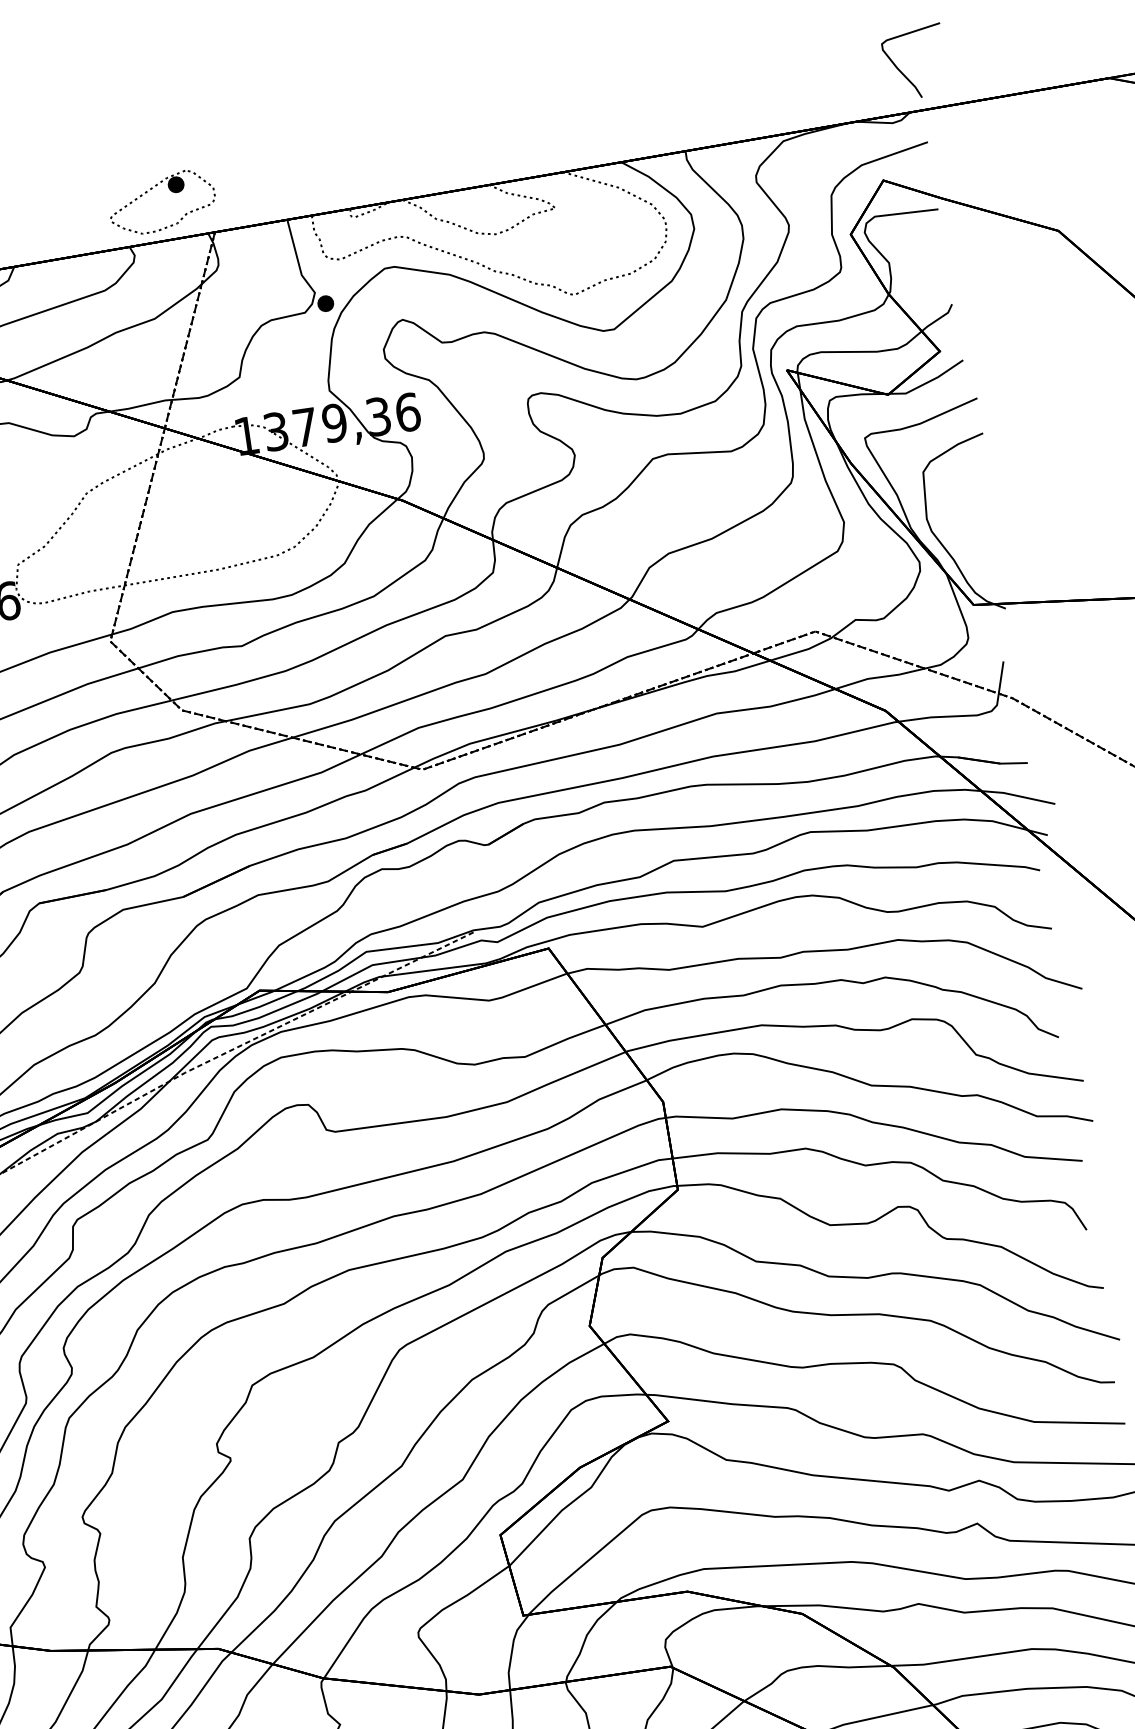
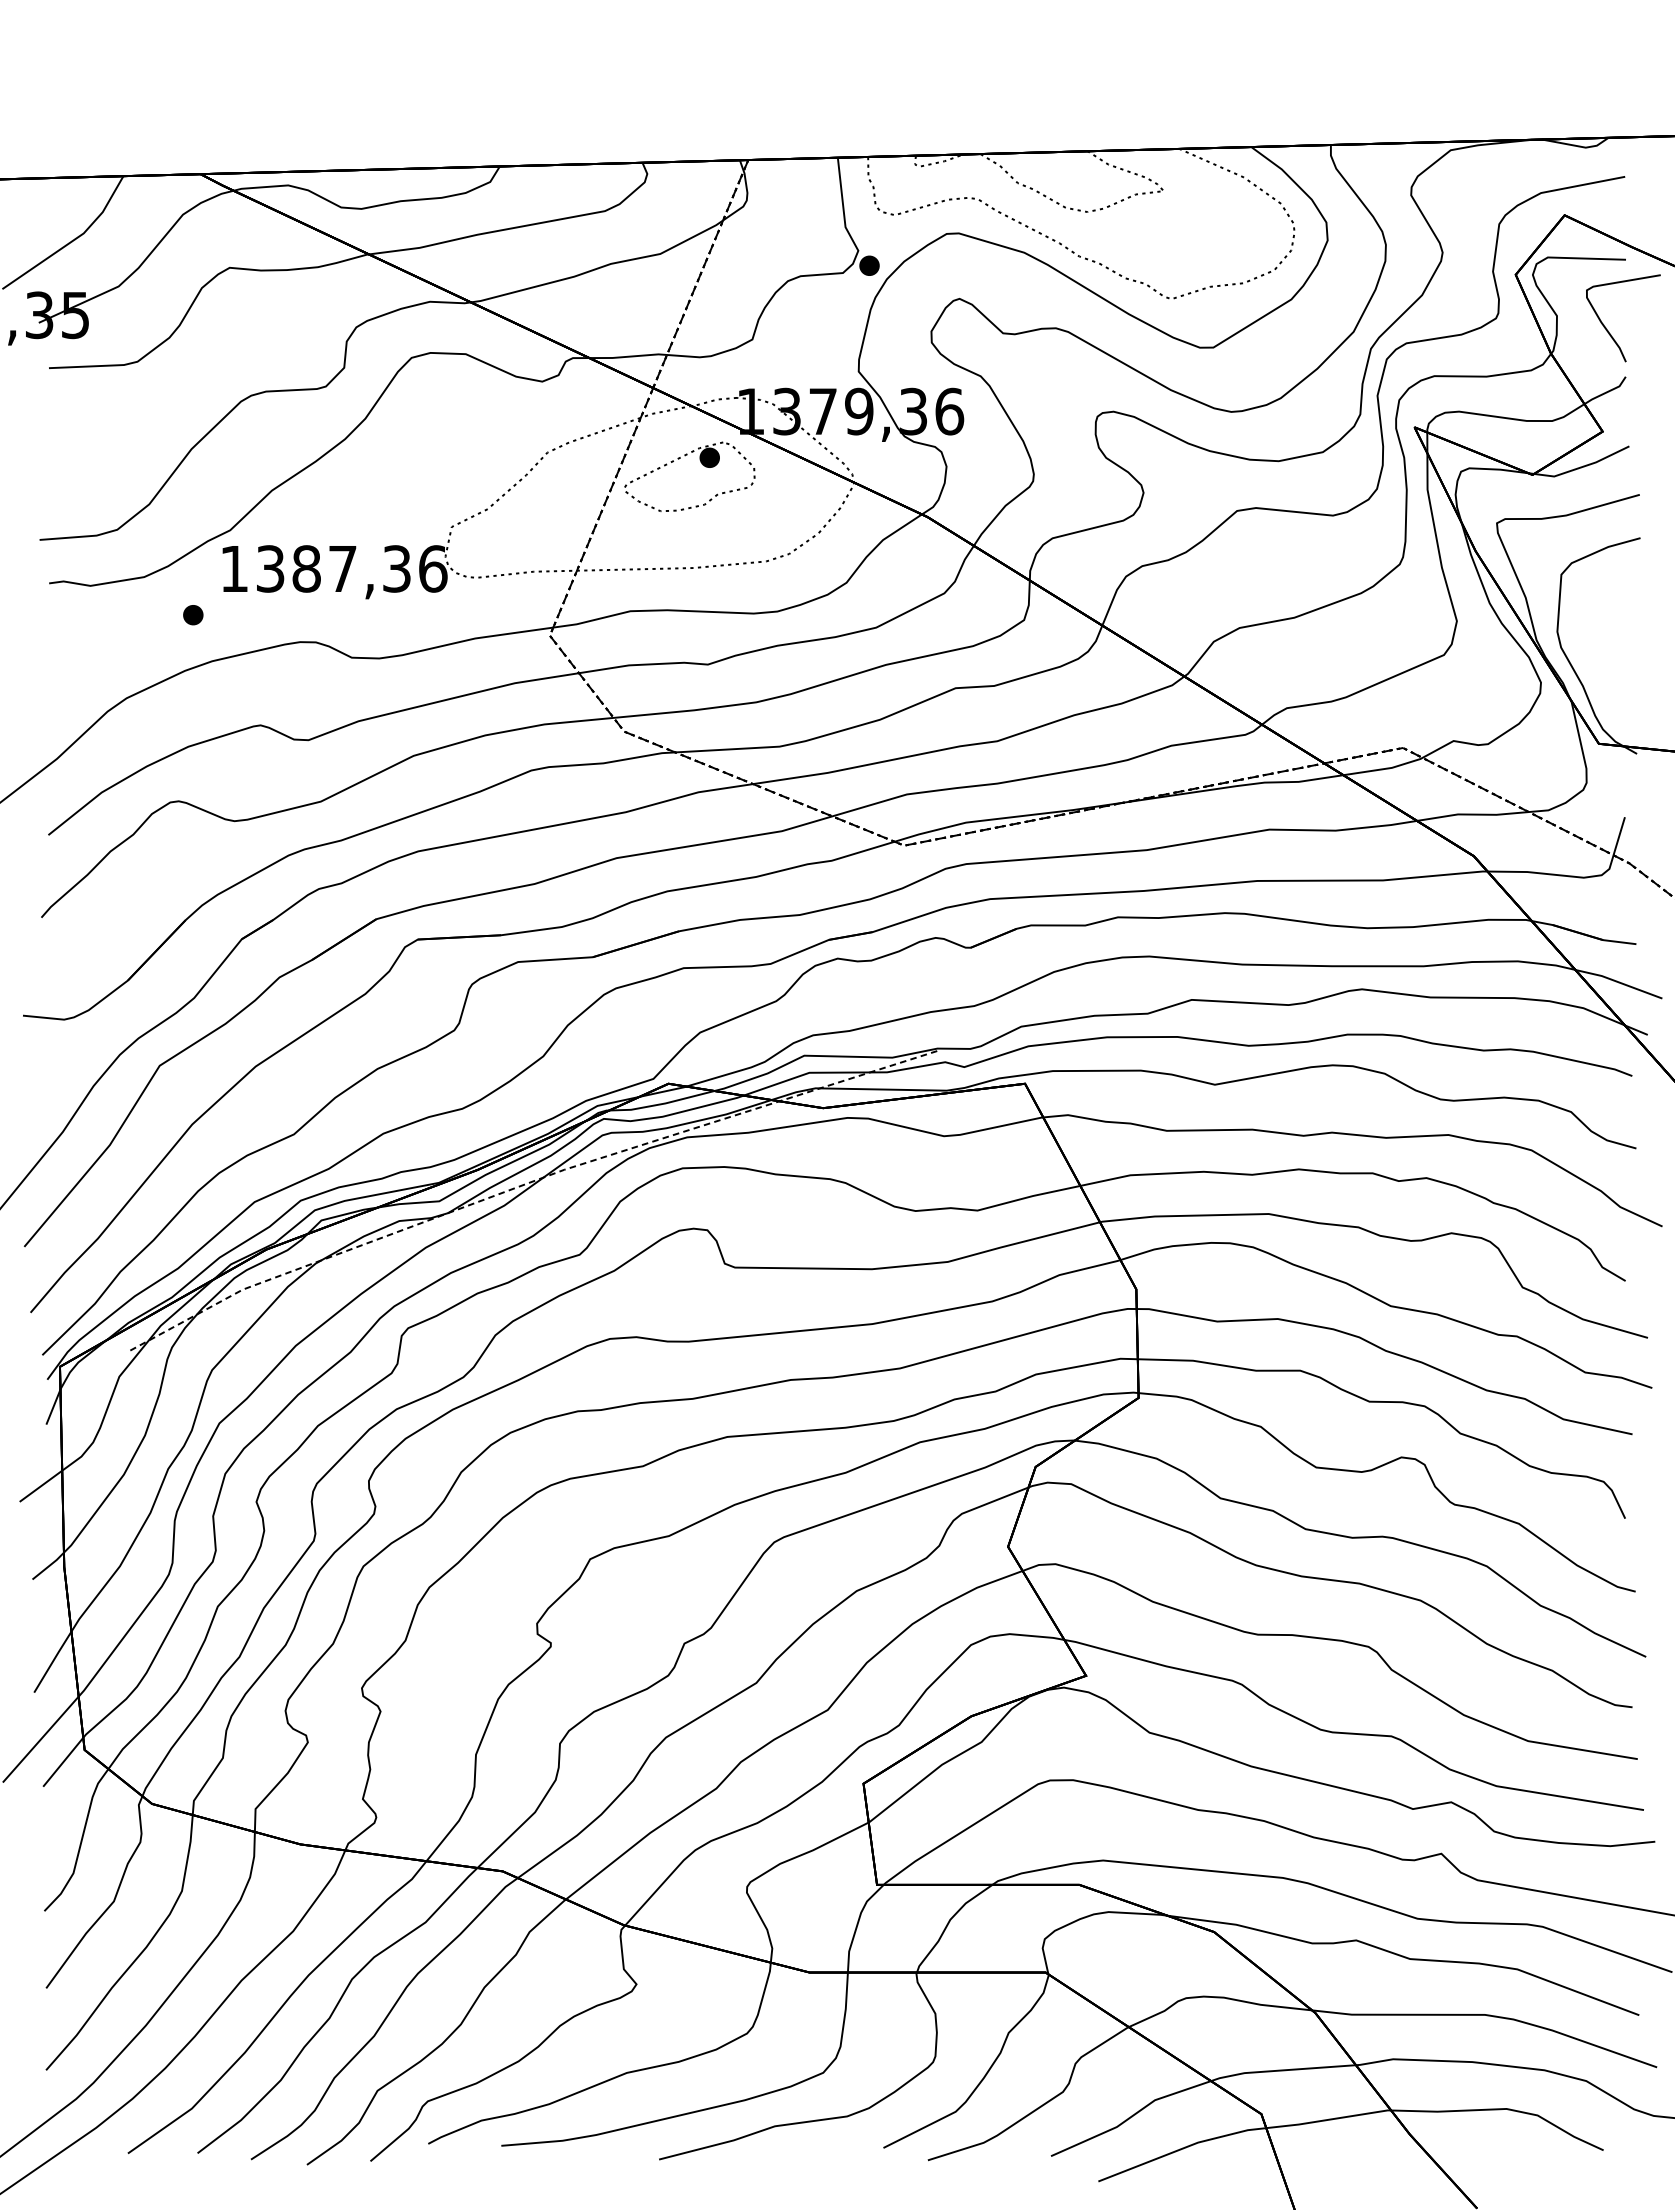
curve: (904, 74) -> (1608, 330), moved
part: (171, 191) -> (702, 465), moved

